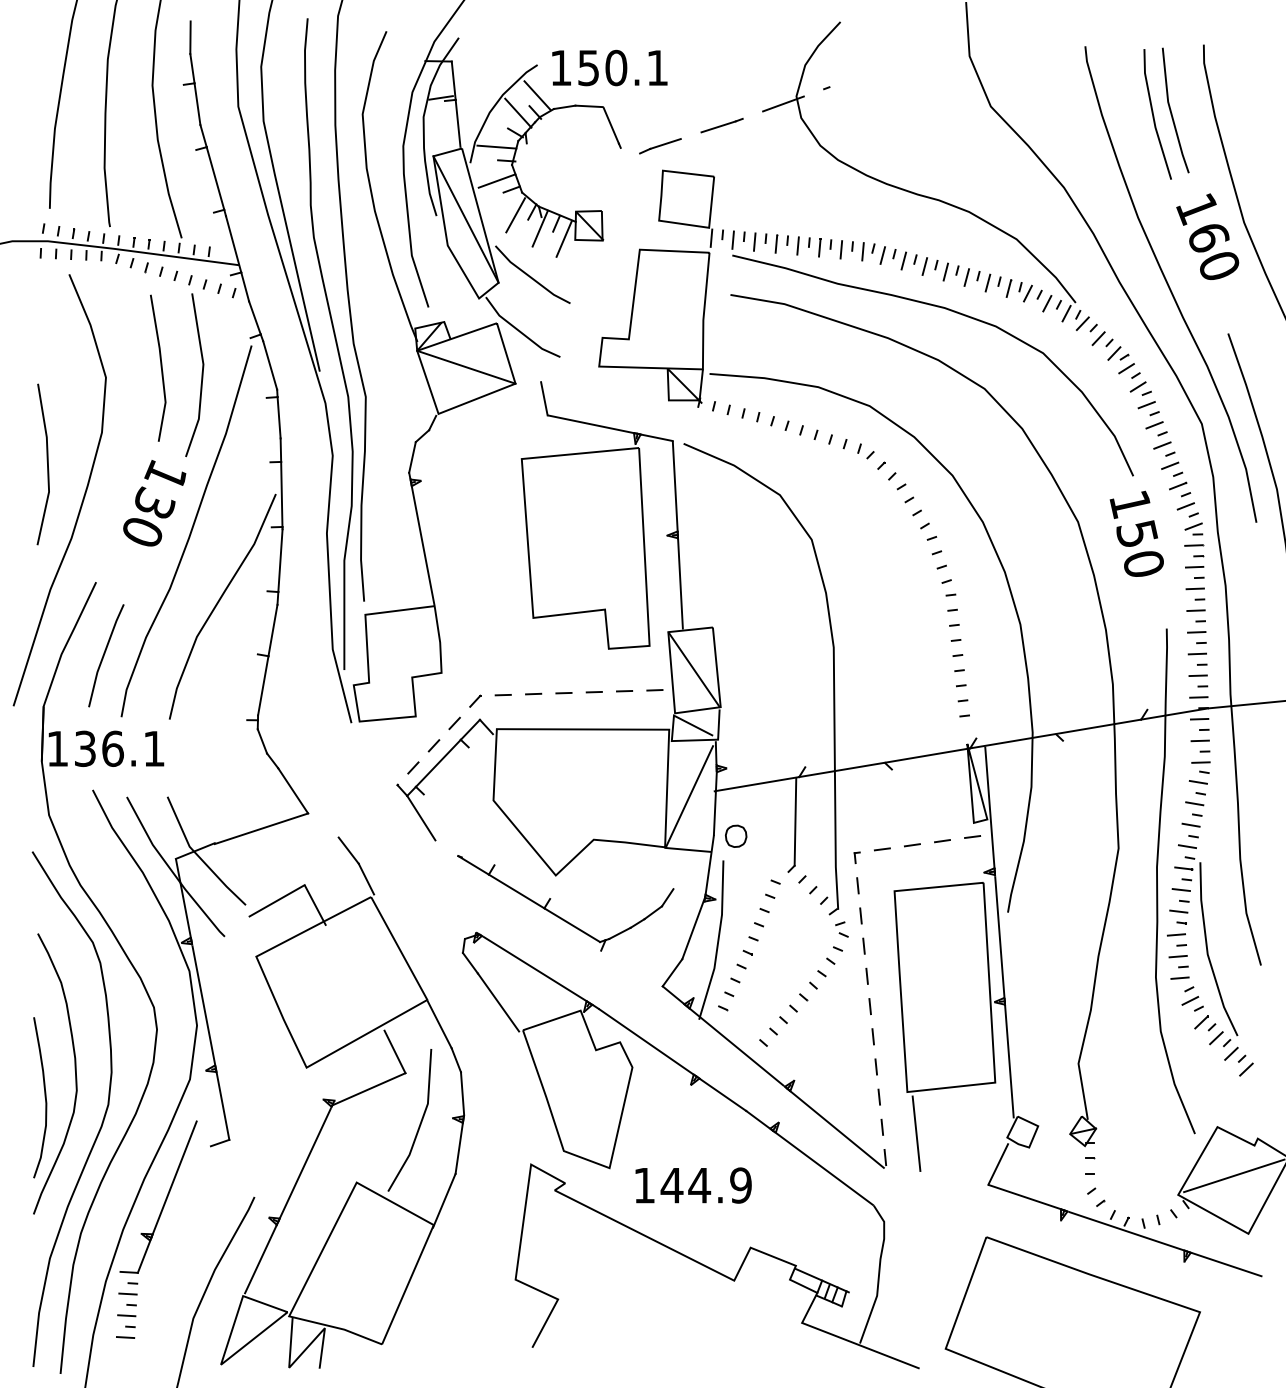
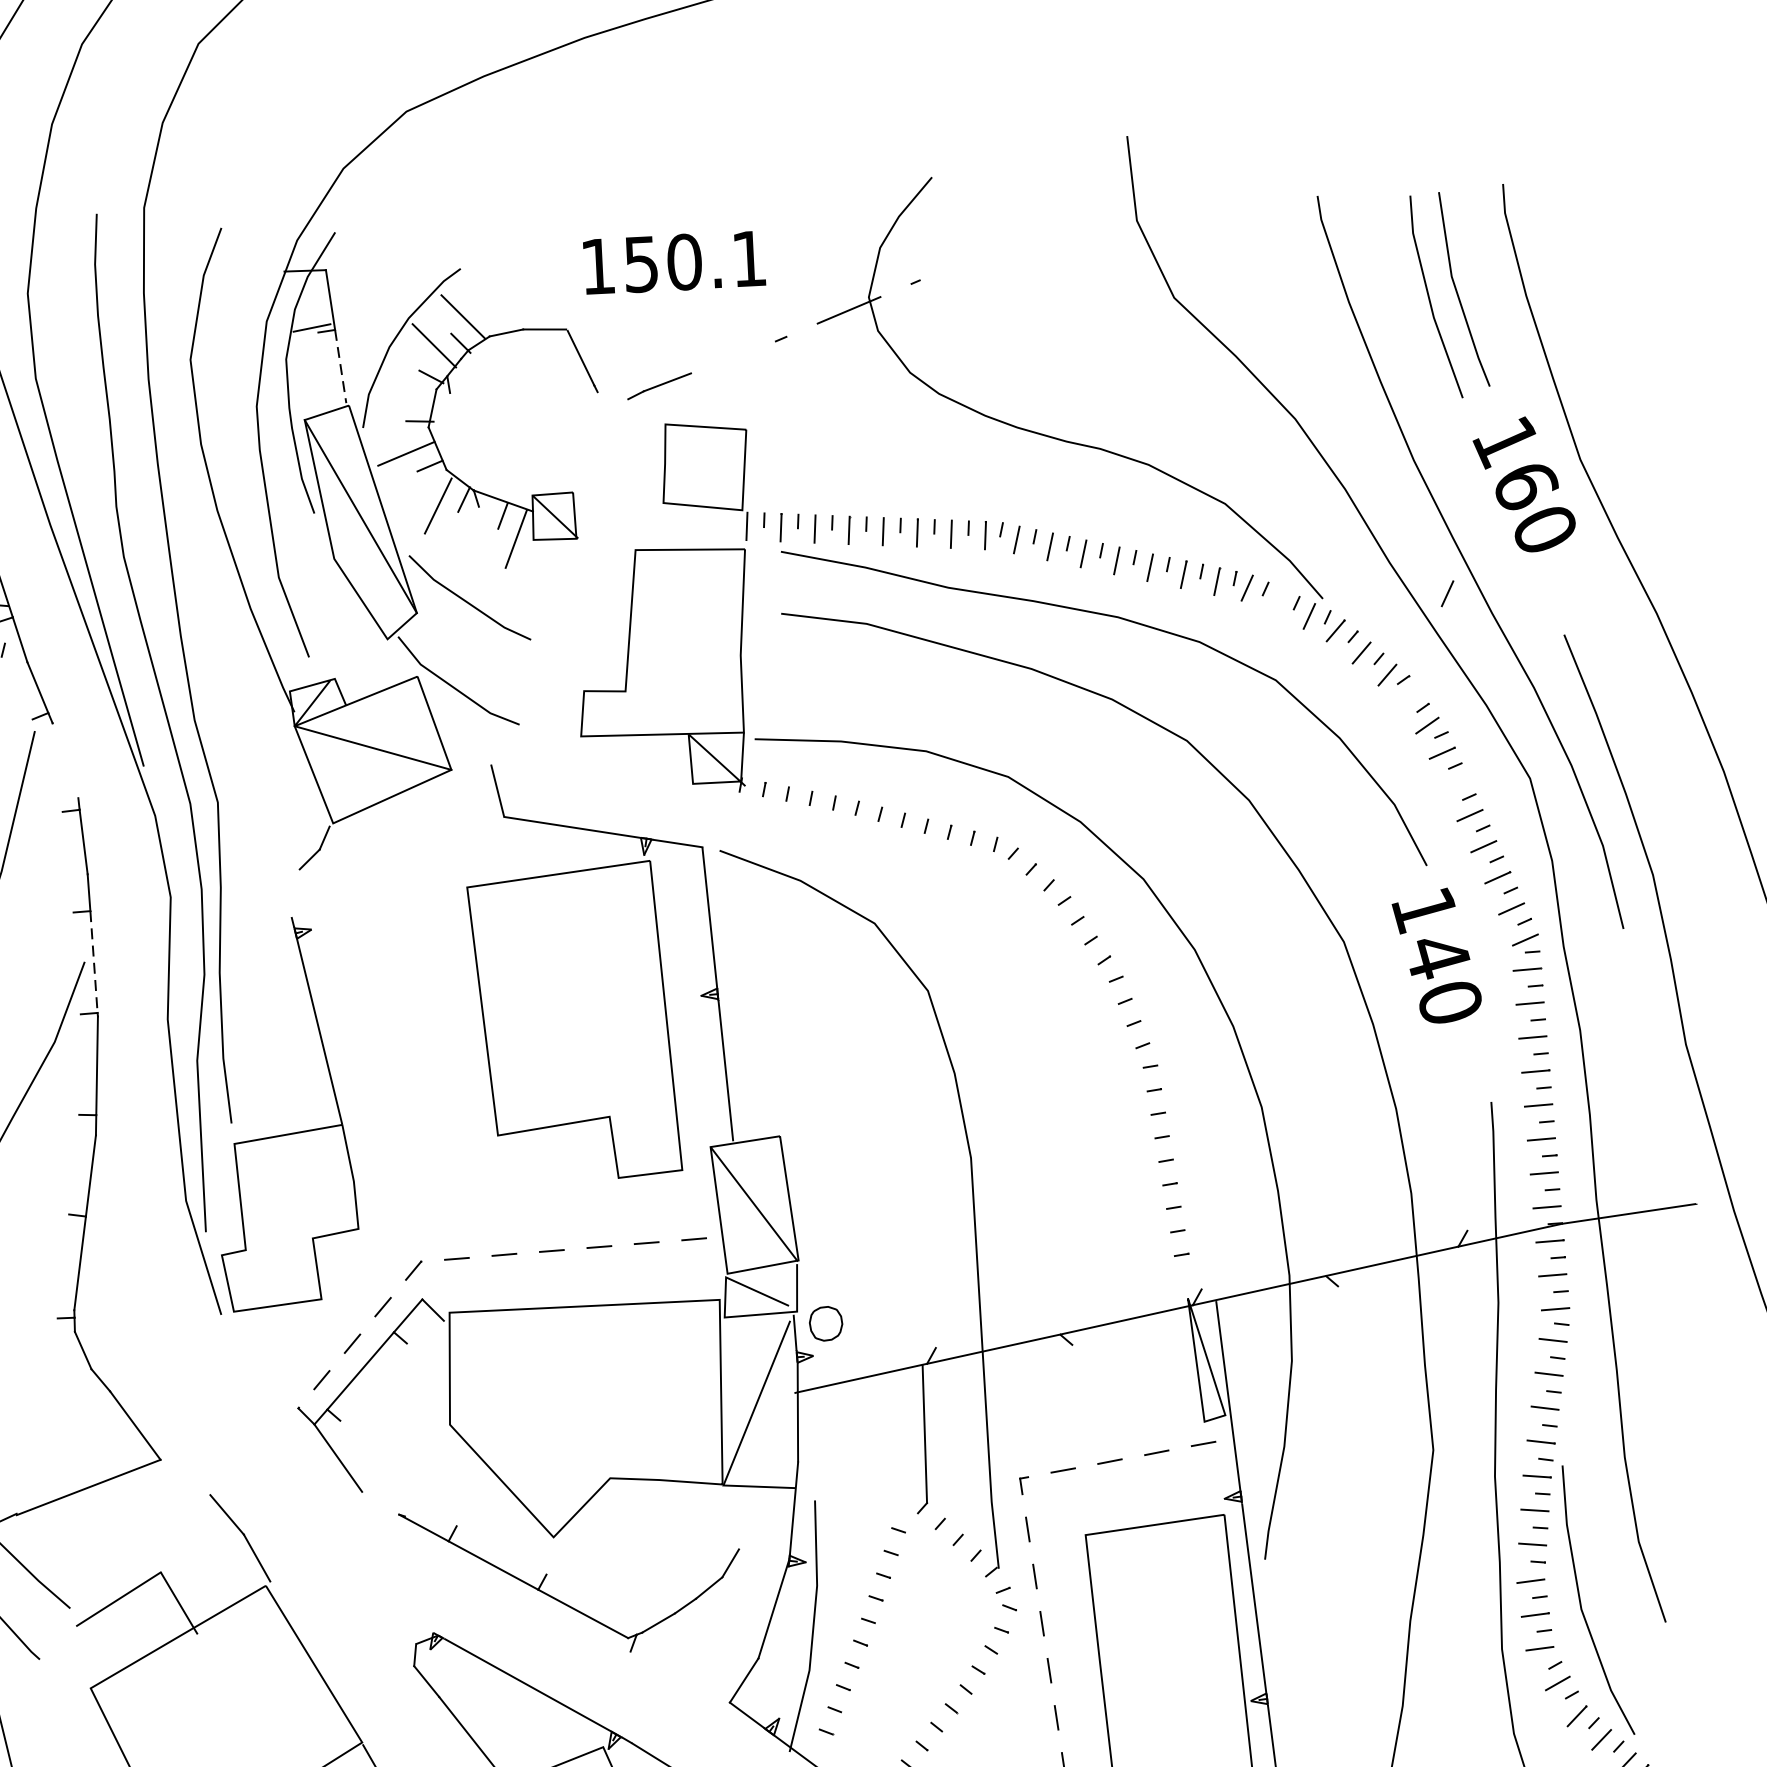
text: (609, 67) -> (673, 261), moved
line: (458, 123) -> (341, 366), solid -> dashed
line: (718, 126) -> (749, 350), removed
line: (496, 146) -> (402, 399), removed
line: (539, 228) -> (476, 524), removed
line: (1047, 303) -> (1447, 593), moved
line: (270, 365) -> (66, 760), removed
line: (1126, 368) -> (1407, 697), removed
line: (1154, 425) -> (1455, 784), removed
line: (412, 457) -> (295, 893), removed
line: (281, 494) -> (93, 962), solid -> dashed
text: (1136, 534) -> (1436, 956), 150 -> 140
part: (736, 835) -> (826, 1322), moved

